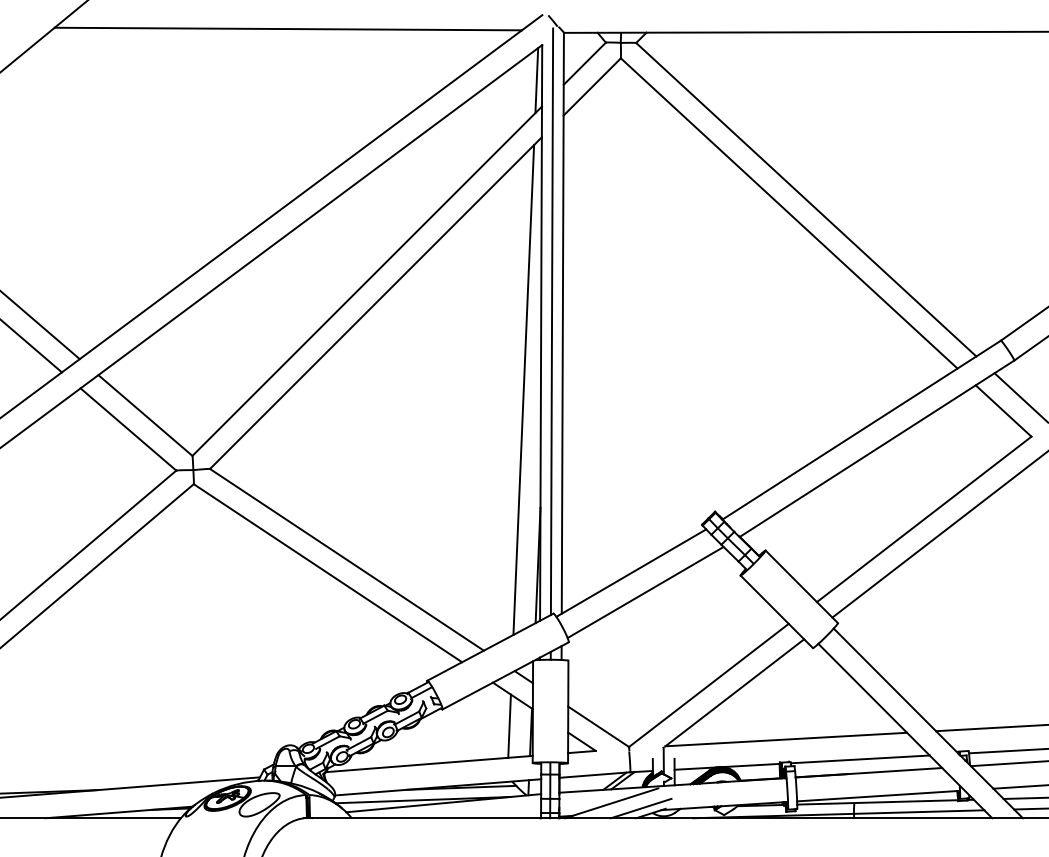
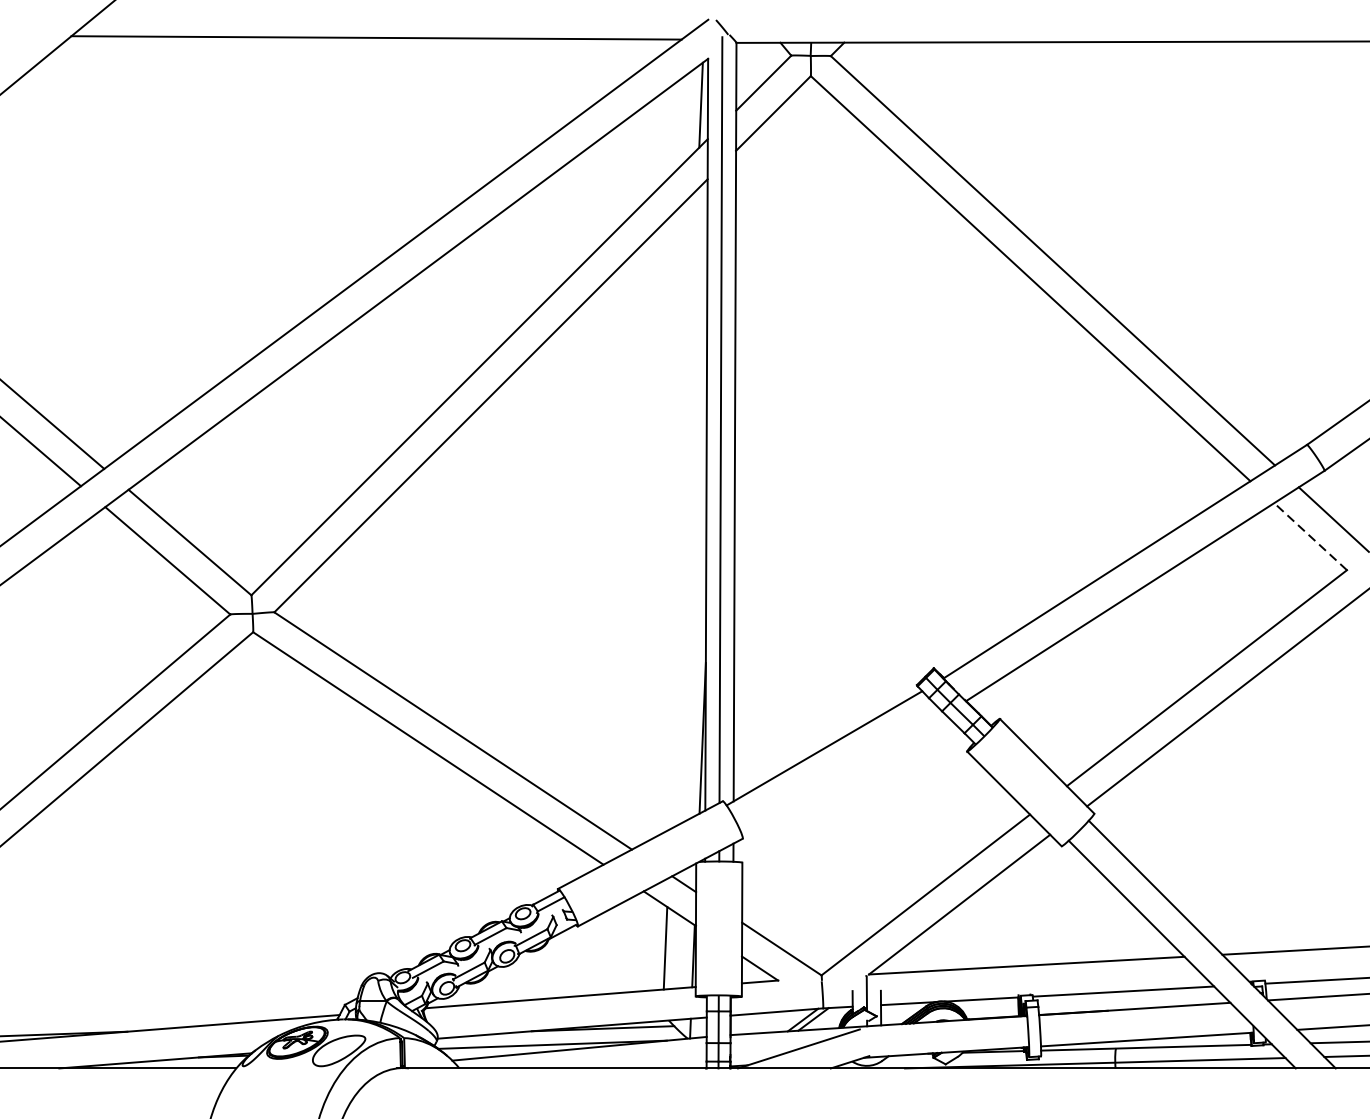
line: (523, 389) -> (683, 508), removed
line: (1003, 411) -> (1310, 537), solid -> dashed
line: (645, 592) -> (843, 773), removed
line: (640, 808) -> (836, 1055), removed

